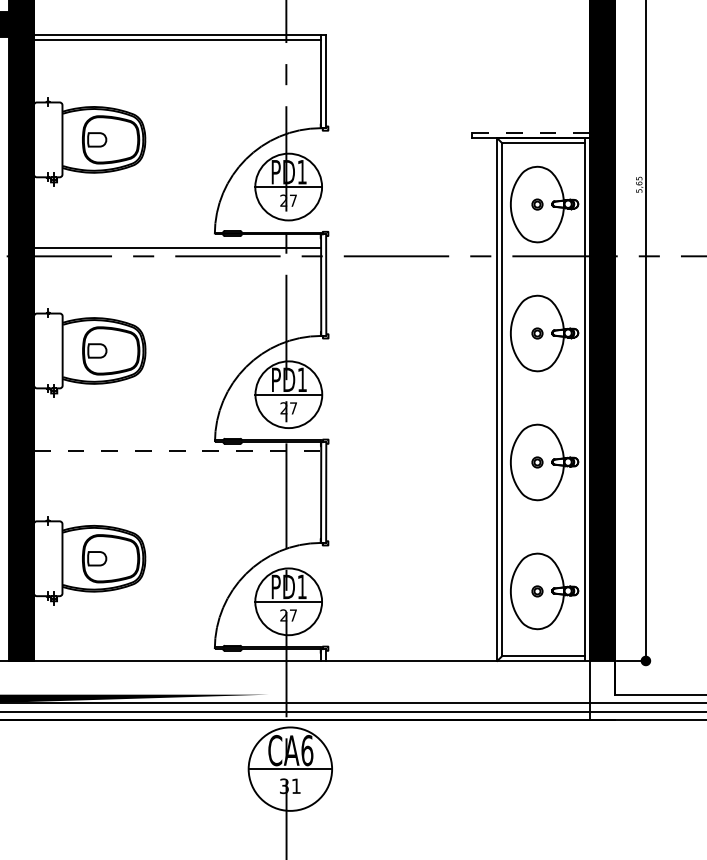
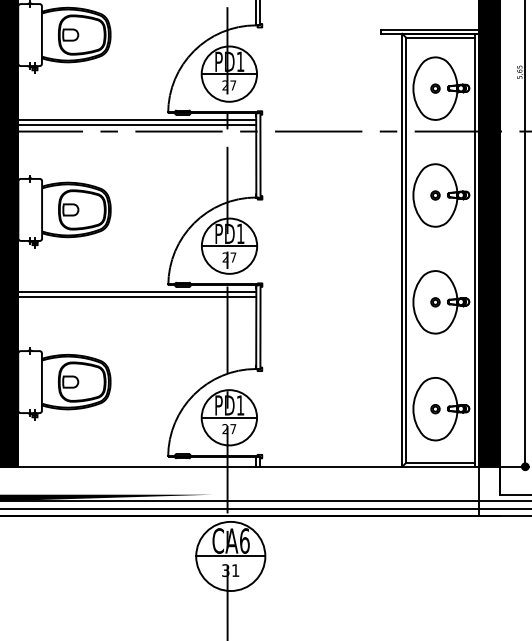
line: (531, 133) -> (430, 29), dashed -> solid
line: (177, 242) -> (137, 120), added
line: (177, 450) -> (137, 292), dashed -> solid
line: (177, 455) -> (137, 296), added

